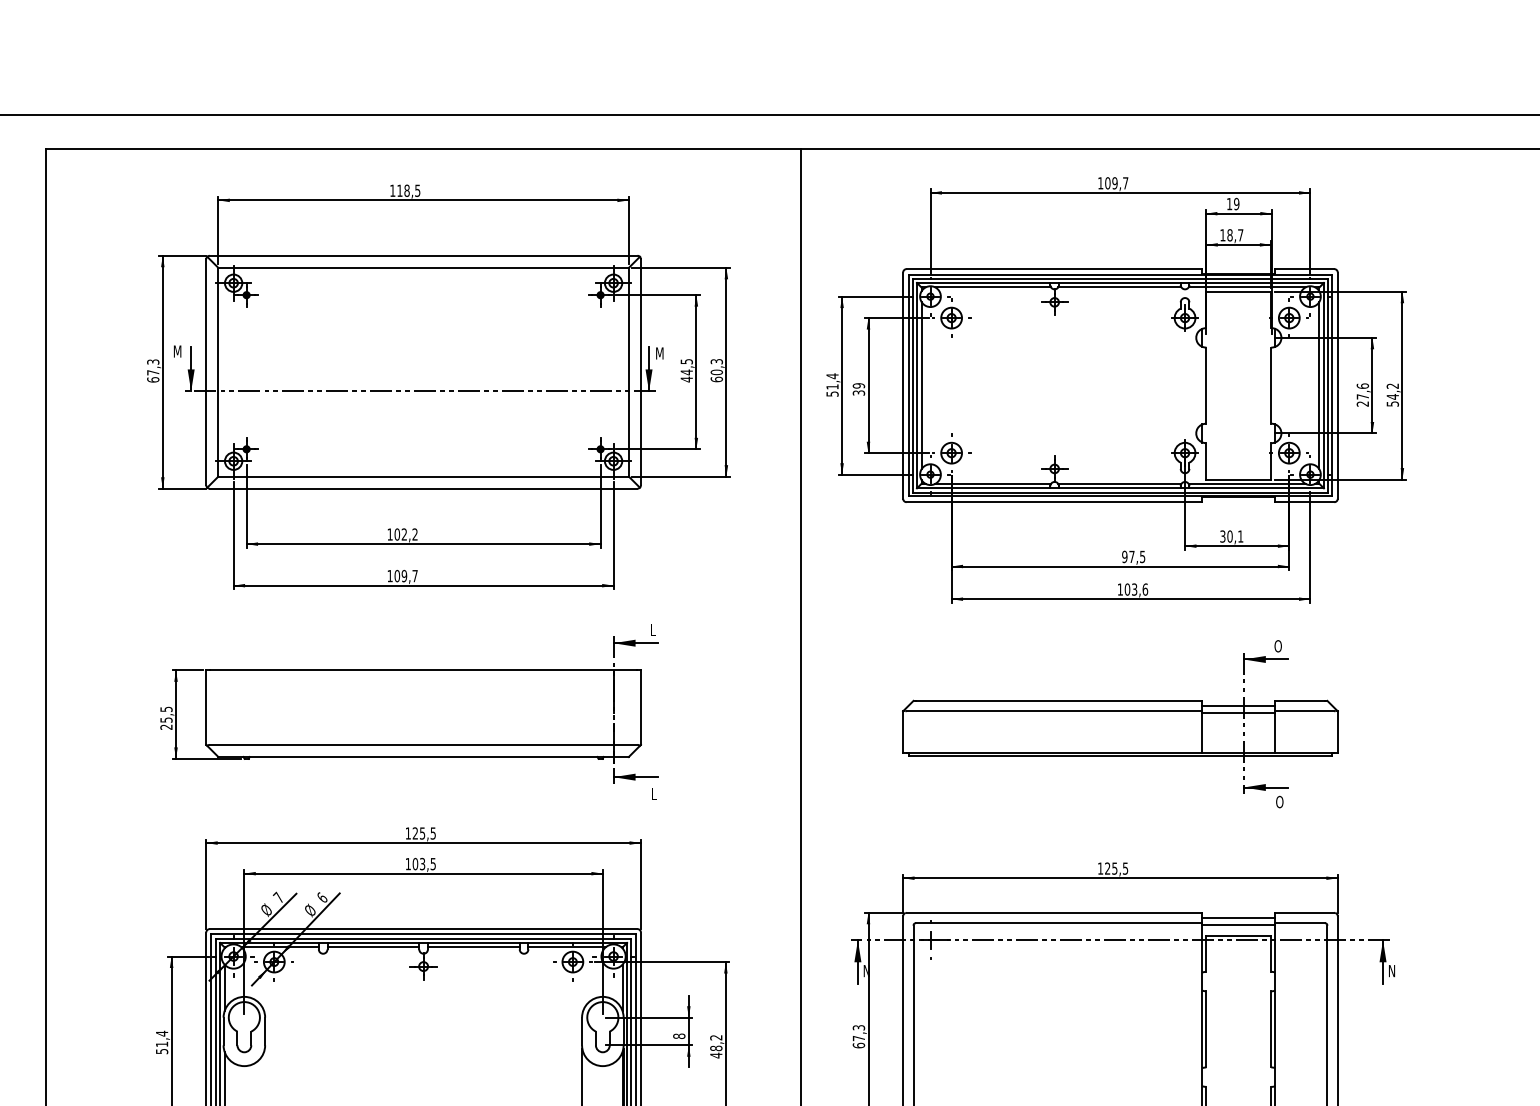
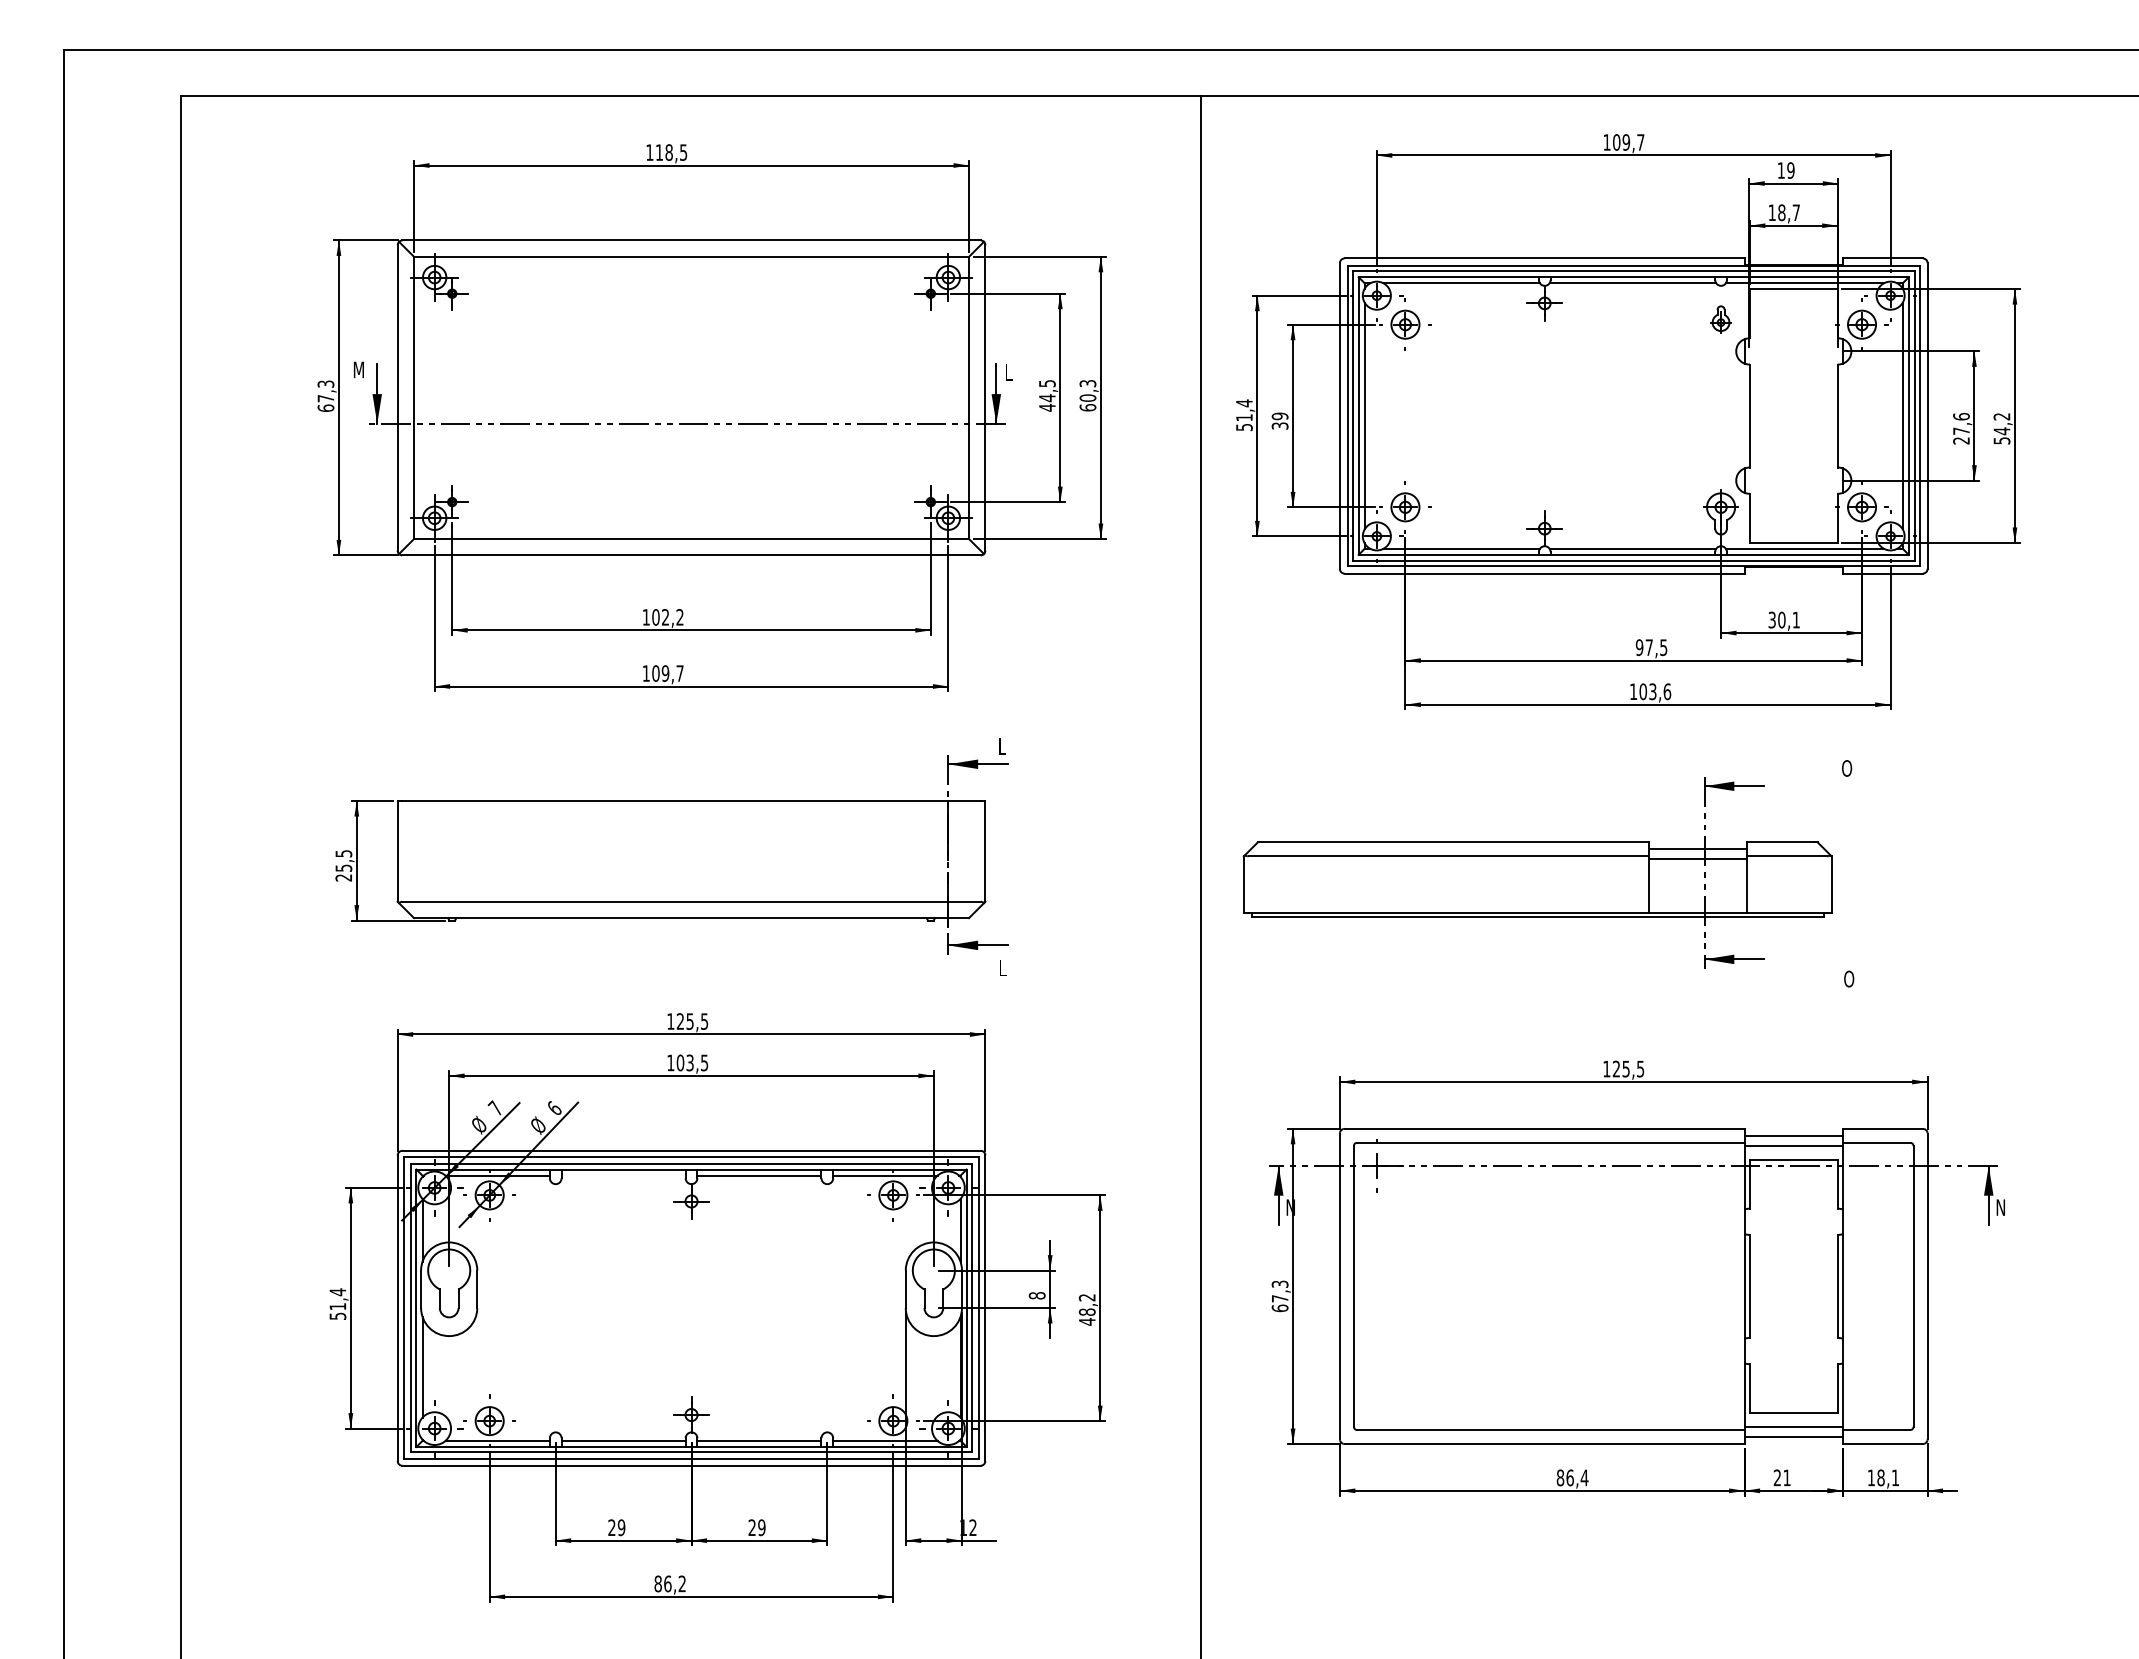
part: (1184, 314) -> (1720, 319), size x0.6
text: (659, 353) -> (1010, 372), M -> L
part: (1120, 723) -> (1537, 872), moved
line: (373, 947) -> (623, 1175), removed

